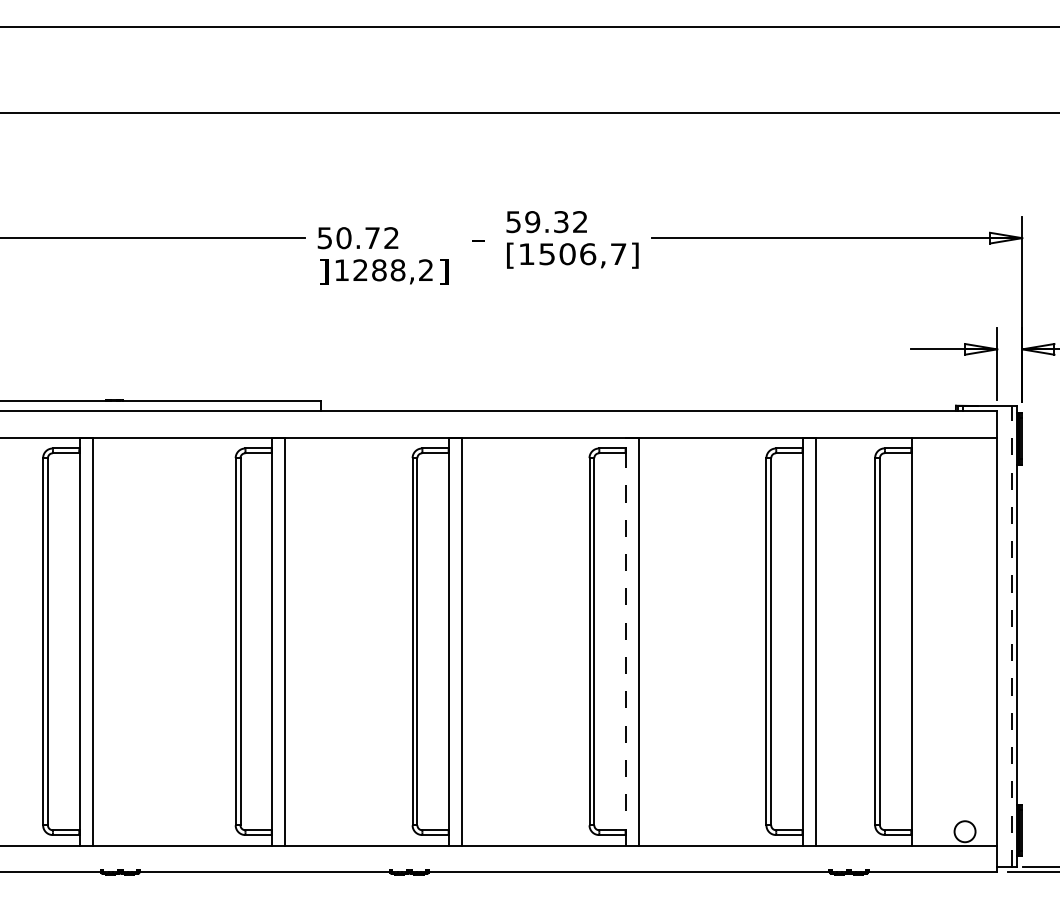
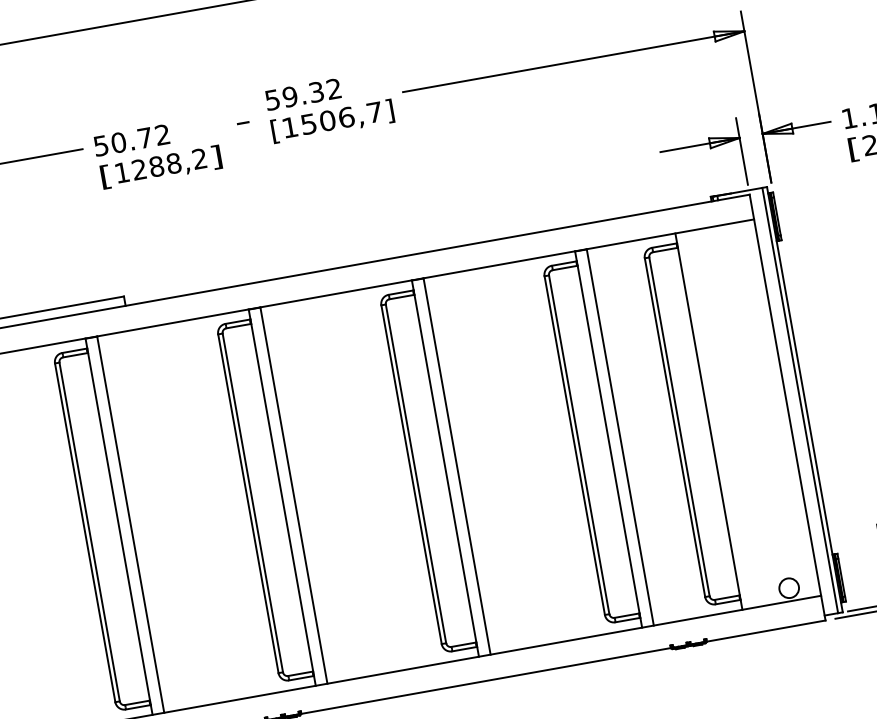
text: (323, 271) -> (105, 176), ] -> [
line: (1011, 636) -> (799, 400), dashed -> solid
line: (626, 641) -> (445, 468), dashed -> solid

